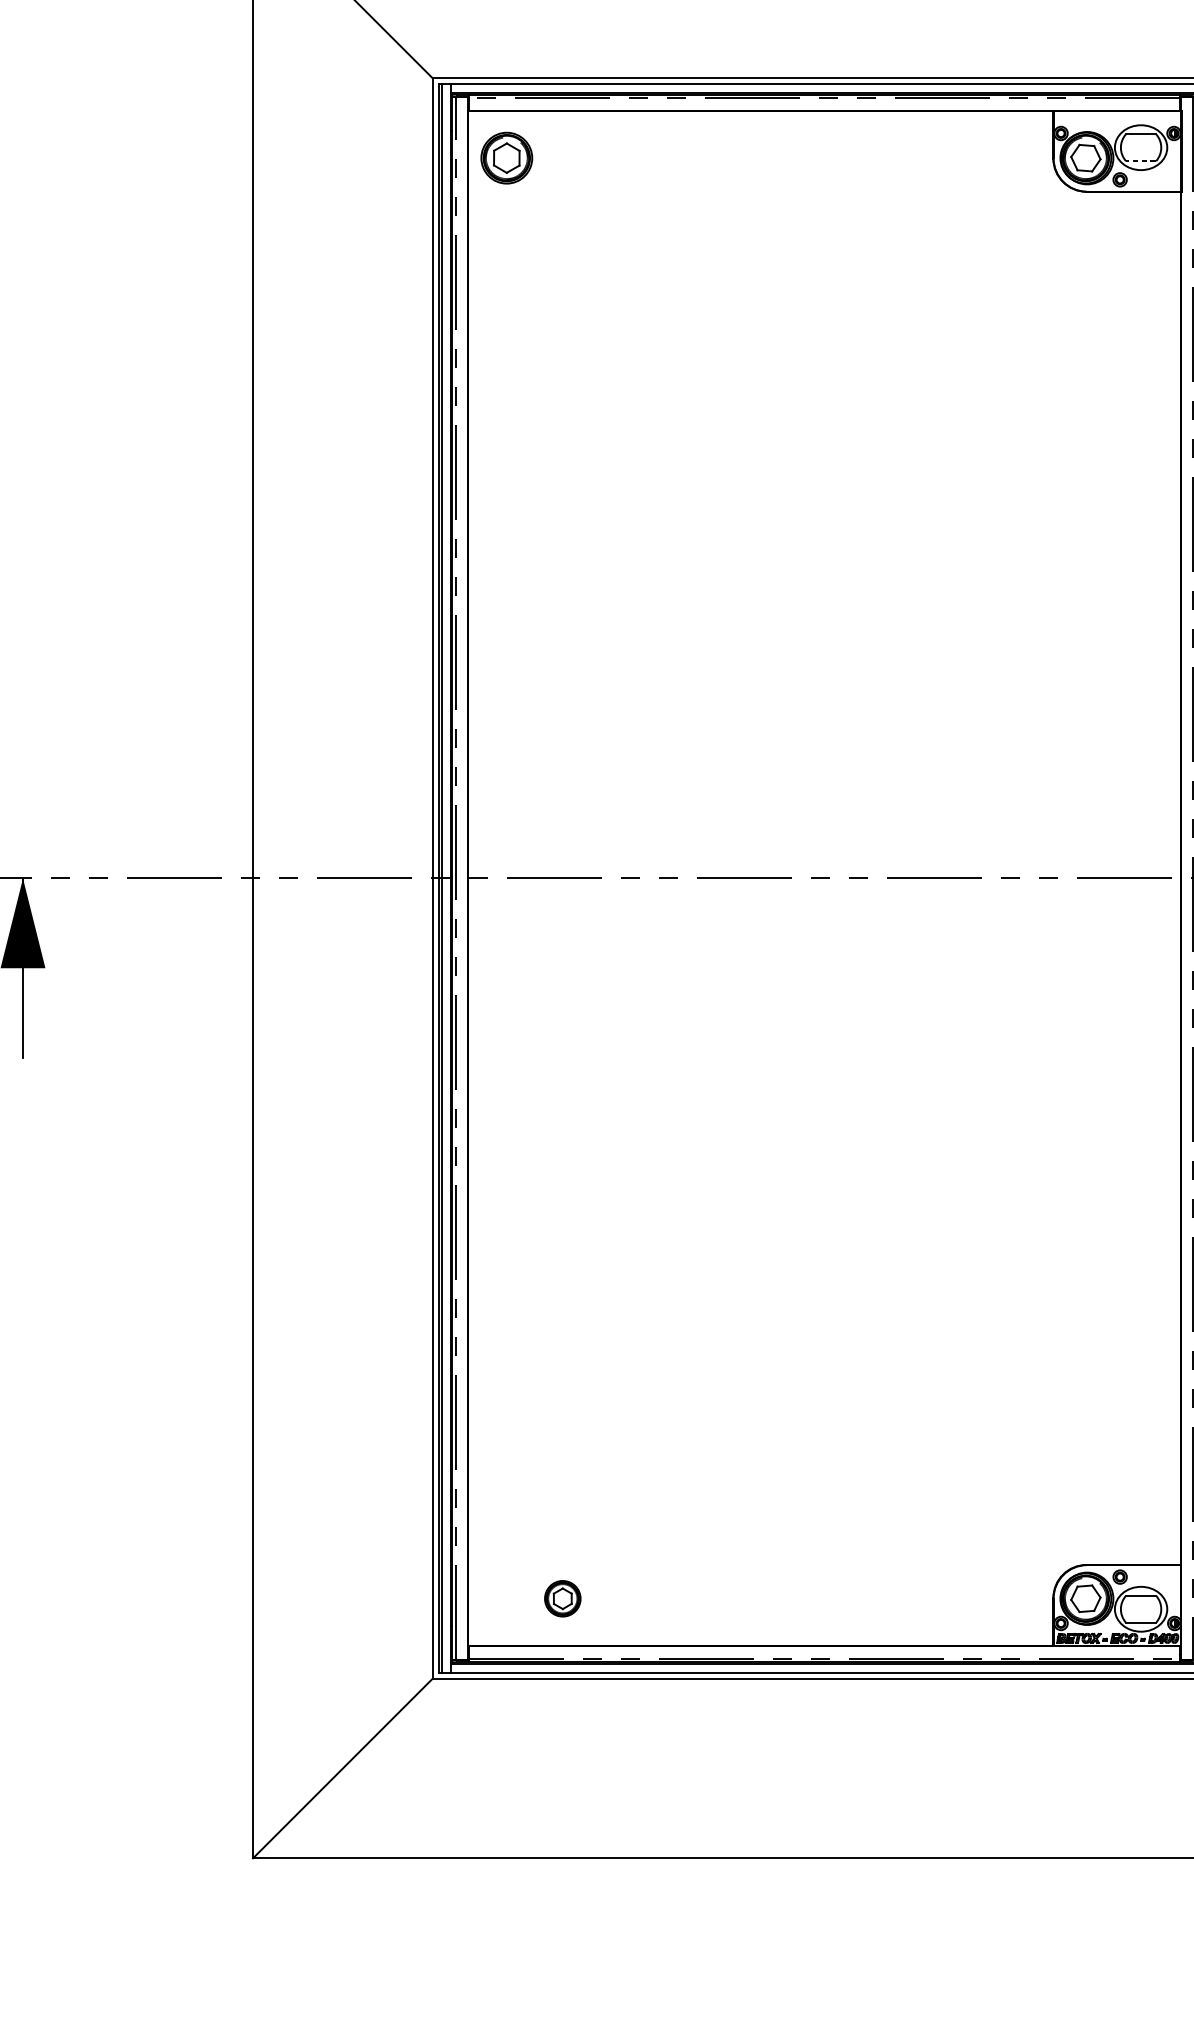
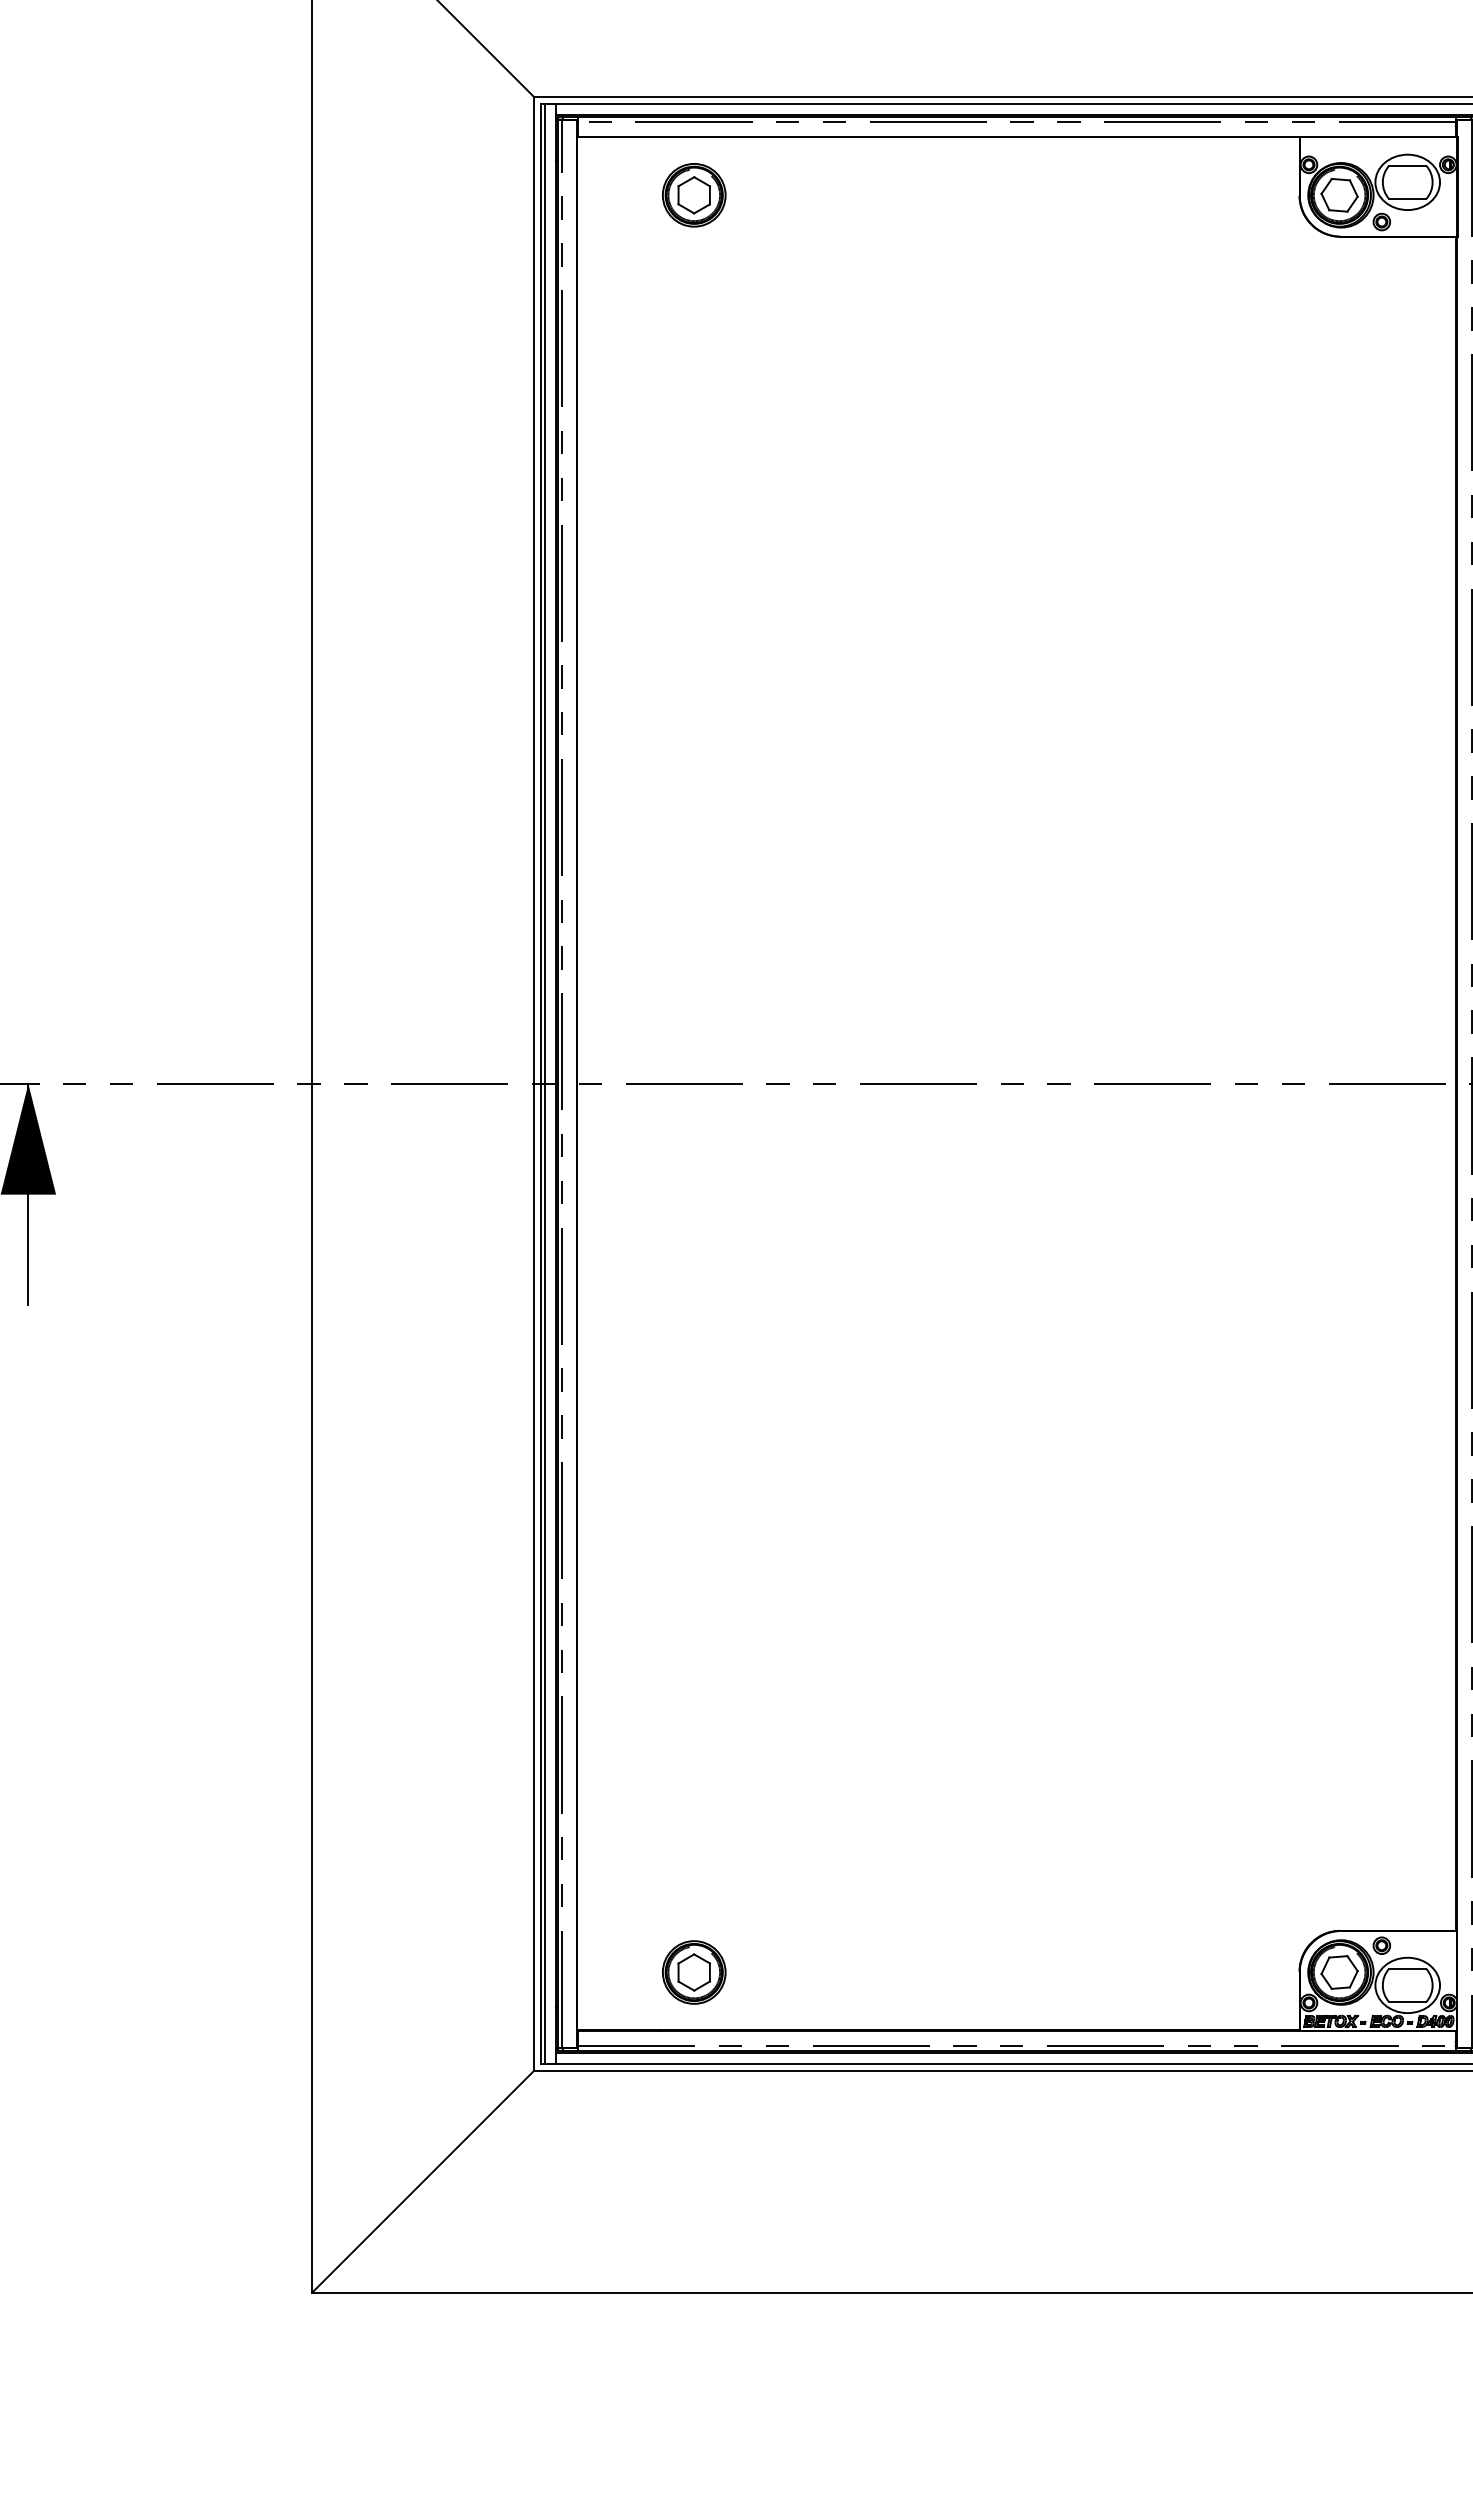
part: (507, 158) -> (694, 195), moved
line: (1140, 160) -> (1407, 198), dashed -> solid
part: (562, 1598) -> (694, 1972), size x1.43

